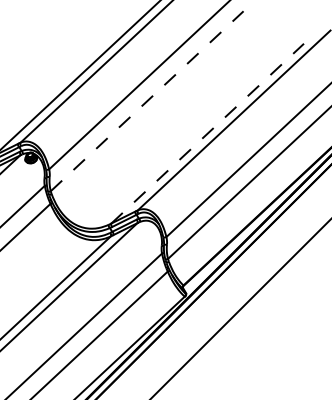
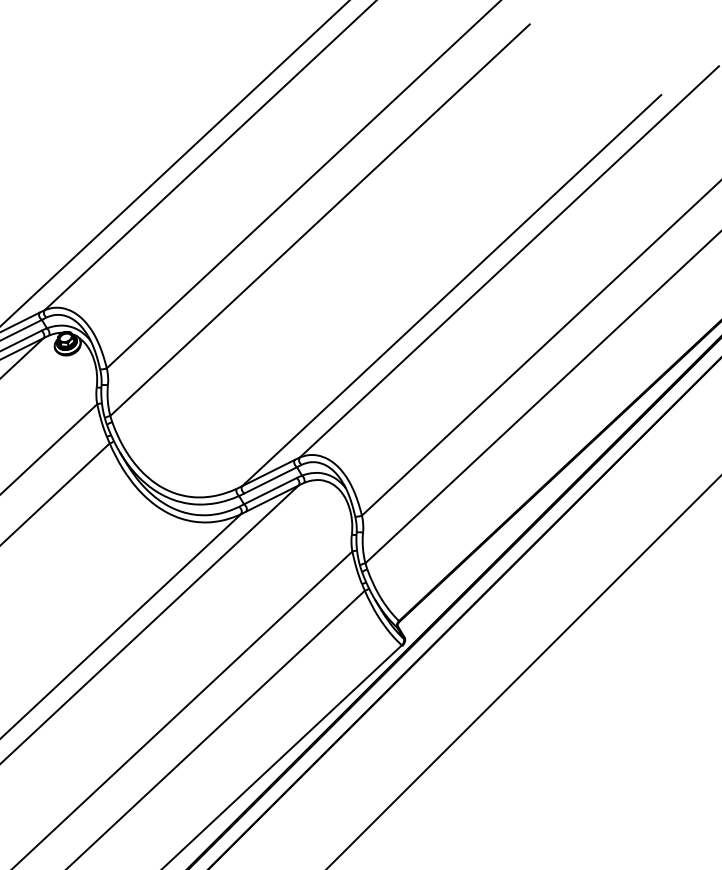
line: (147, 101) -> (320, 220), dashed -> solid
line: (207, 133) -> (451, 290), dashed -> solid

